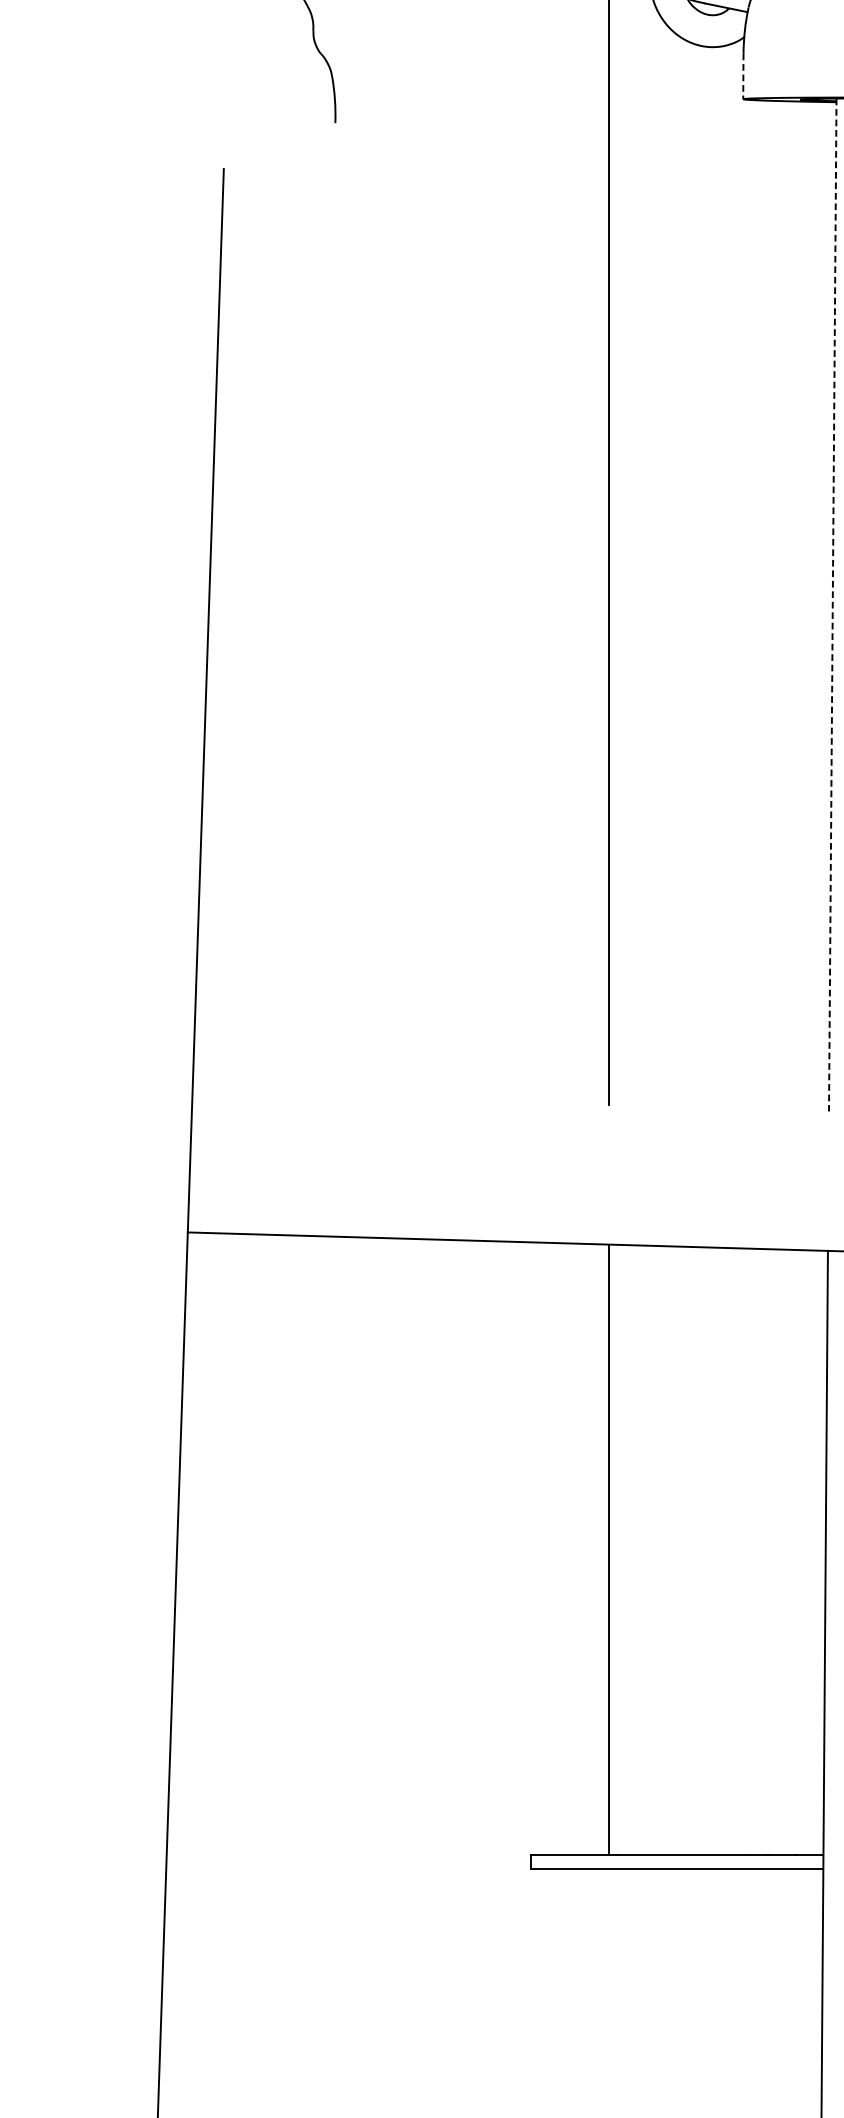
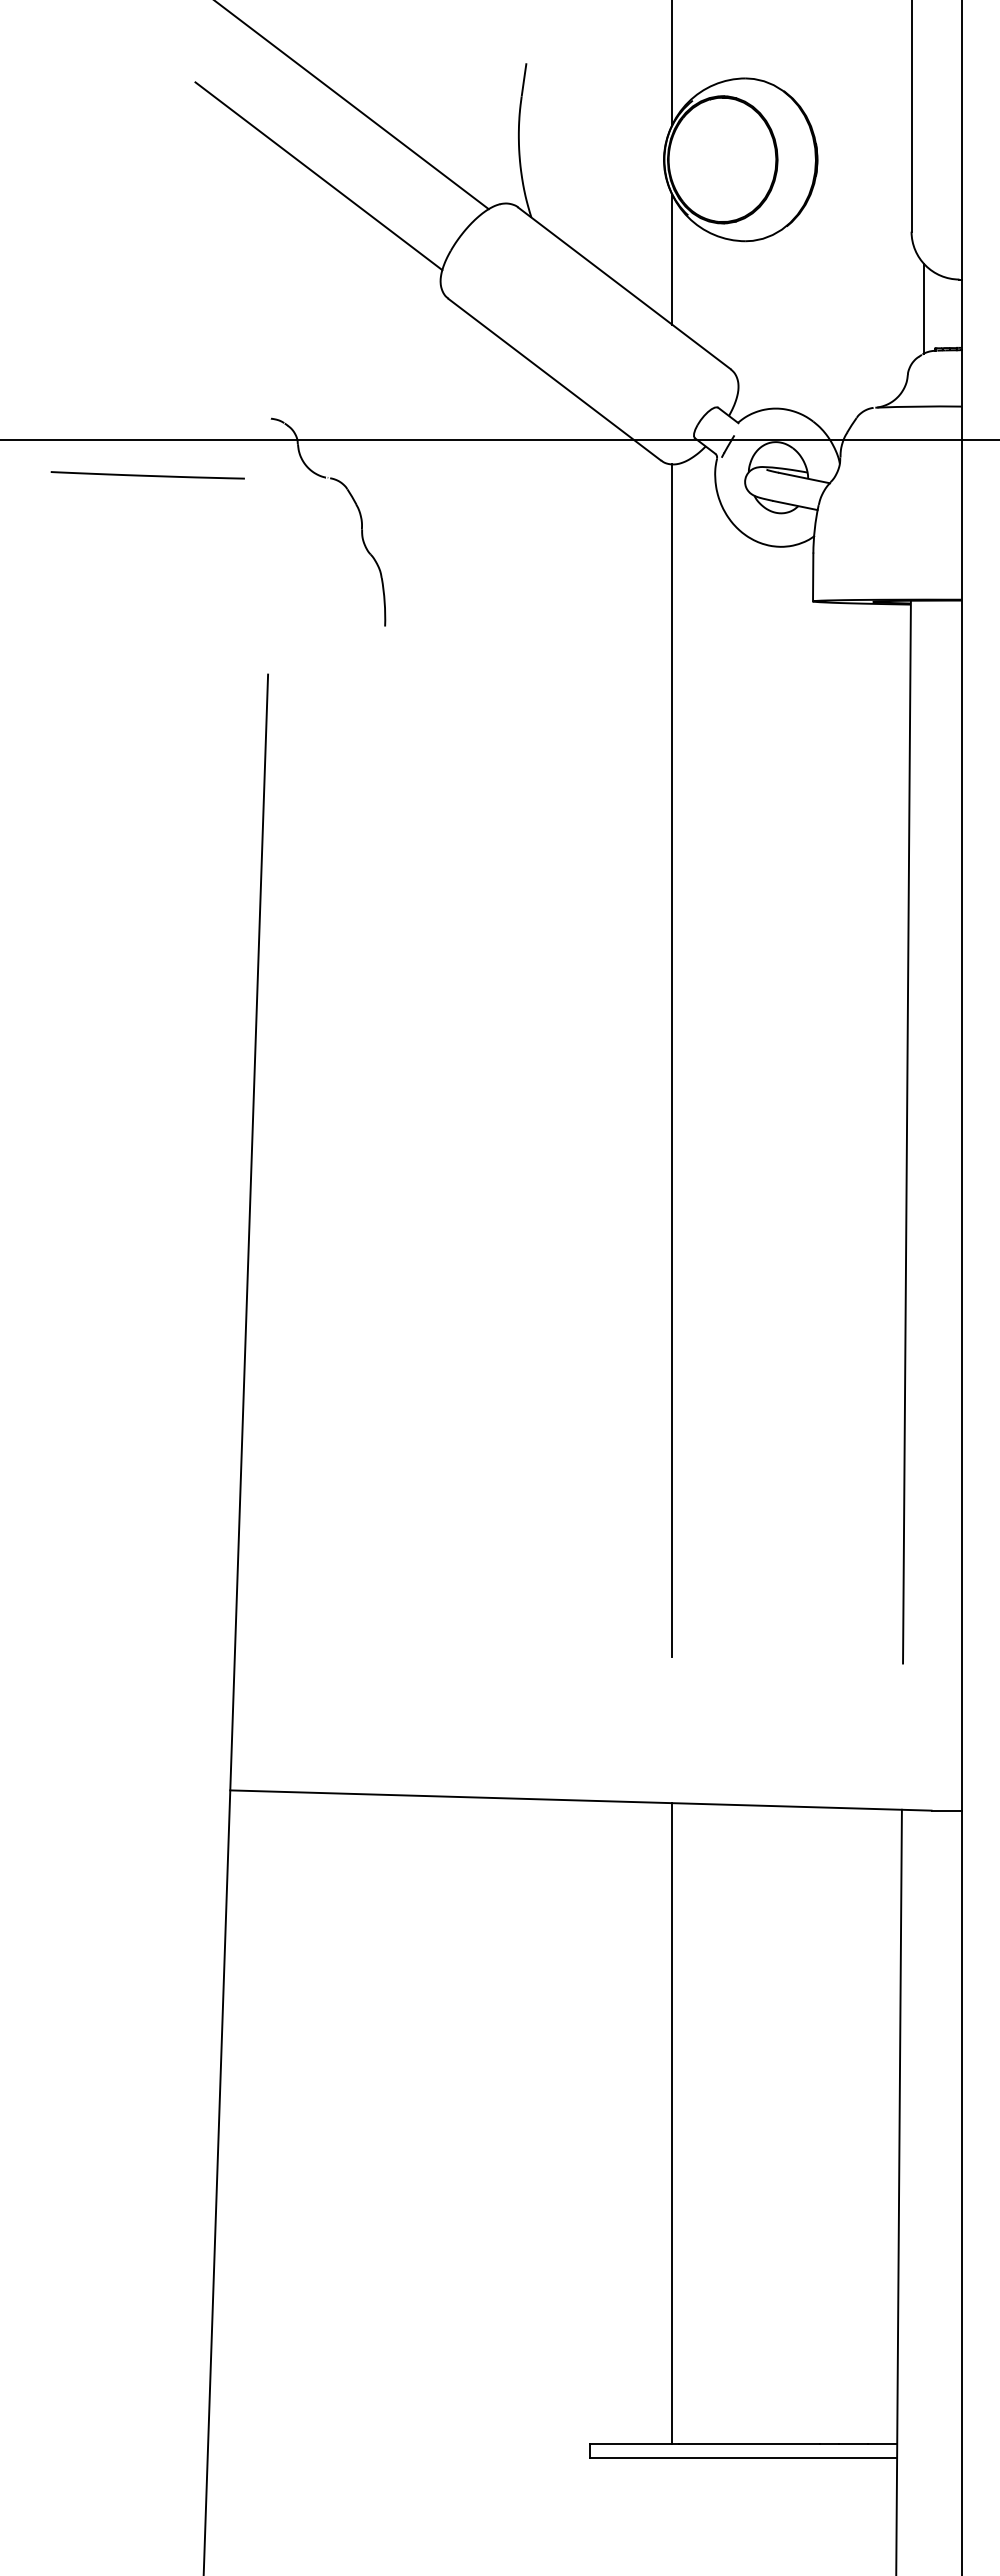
line: (743, 76) -> (813, 577), dashed -> solid
line: (832, 605) -> (906, 1132), dashed -> solid

